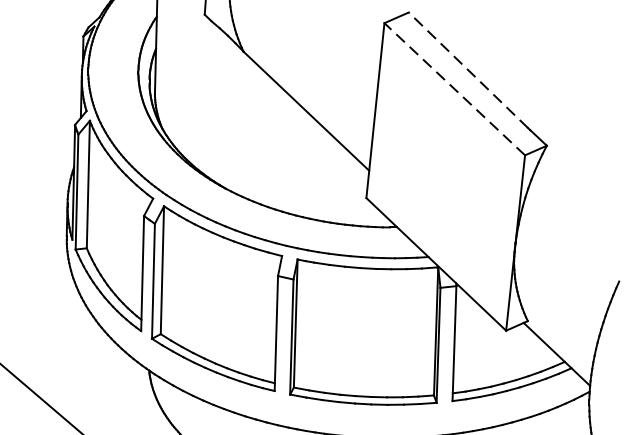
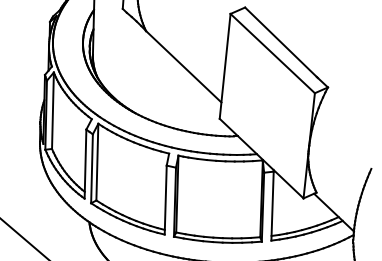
line: (467, 70) -> (280, 42), dashed -> solid
line: (454, 89) -> (272, 53), dashed -> solid

